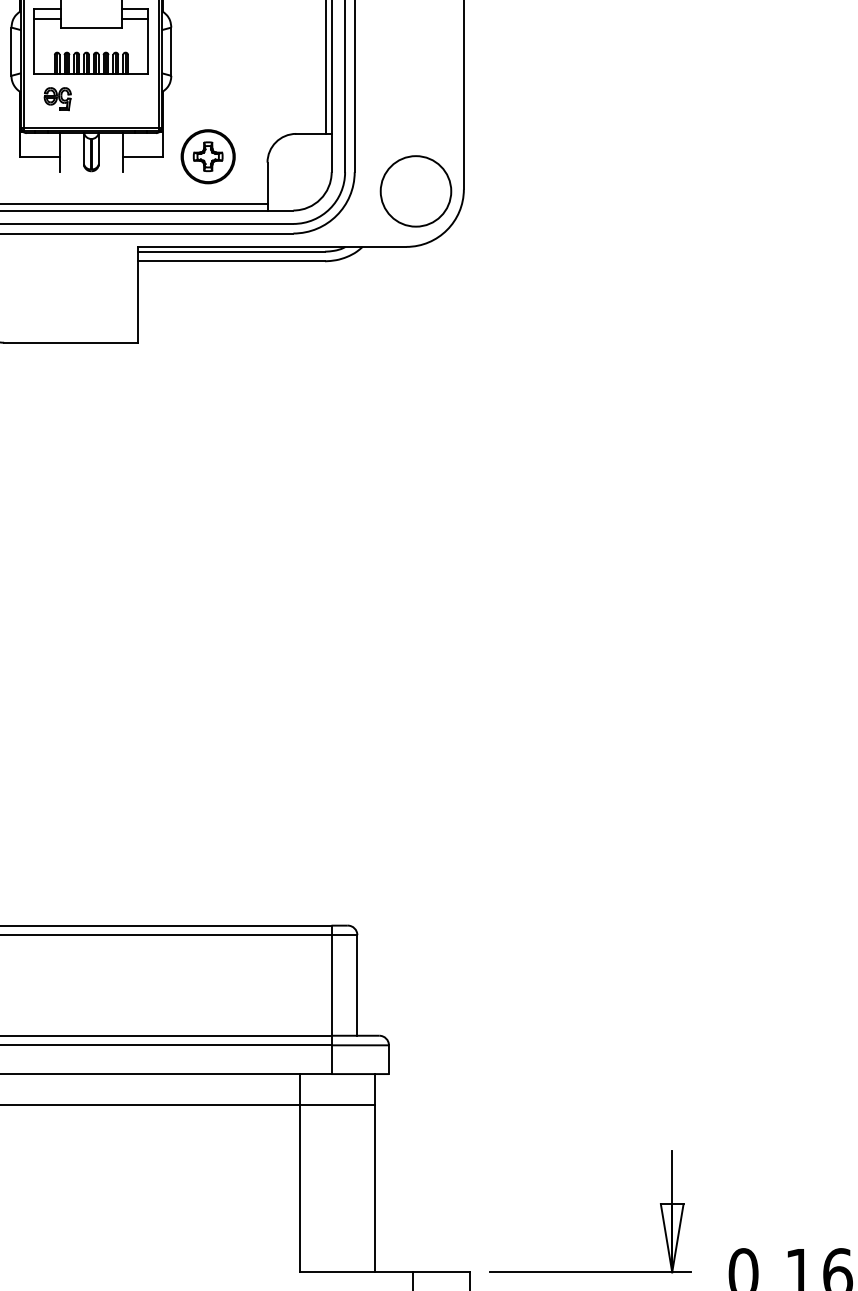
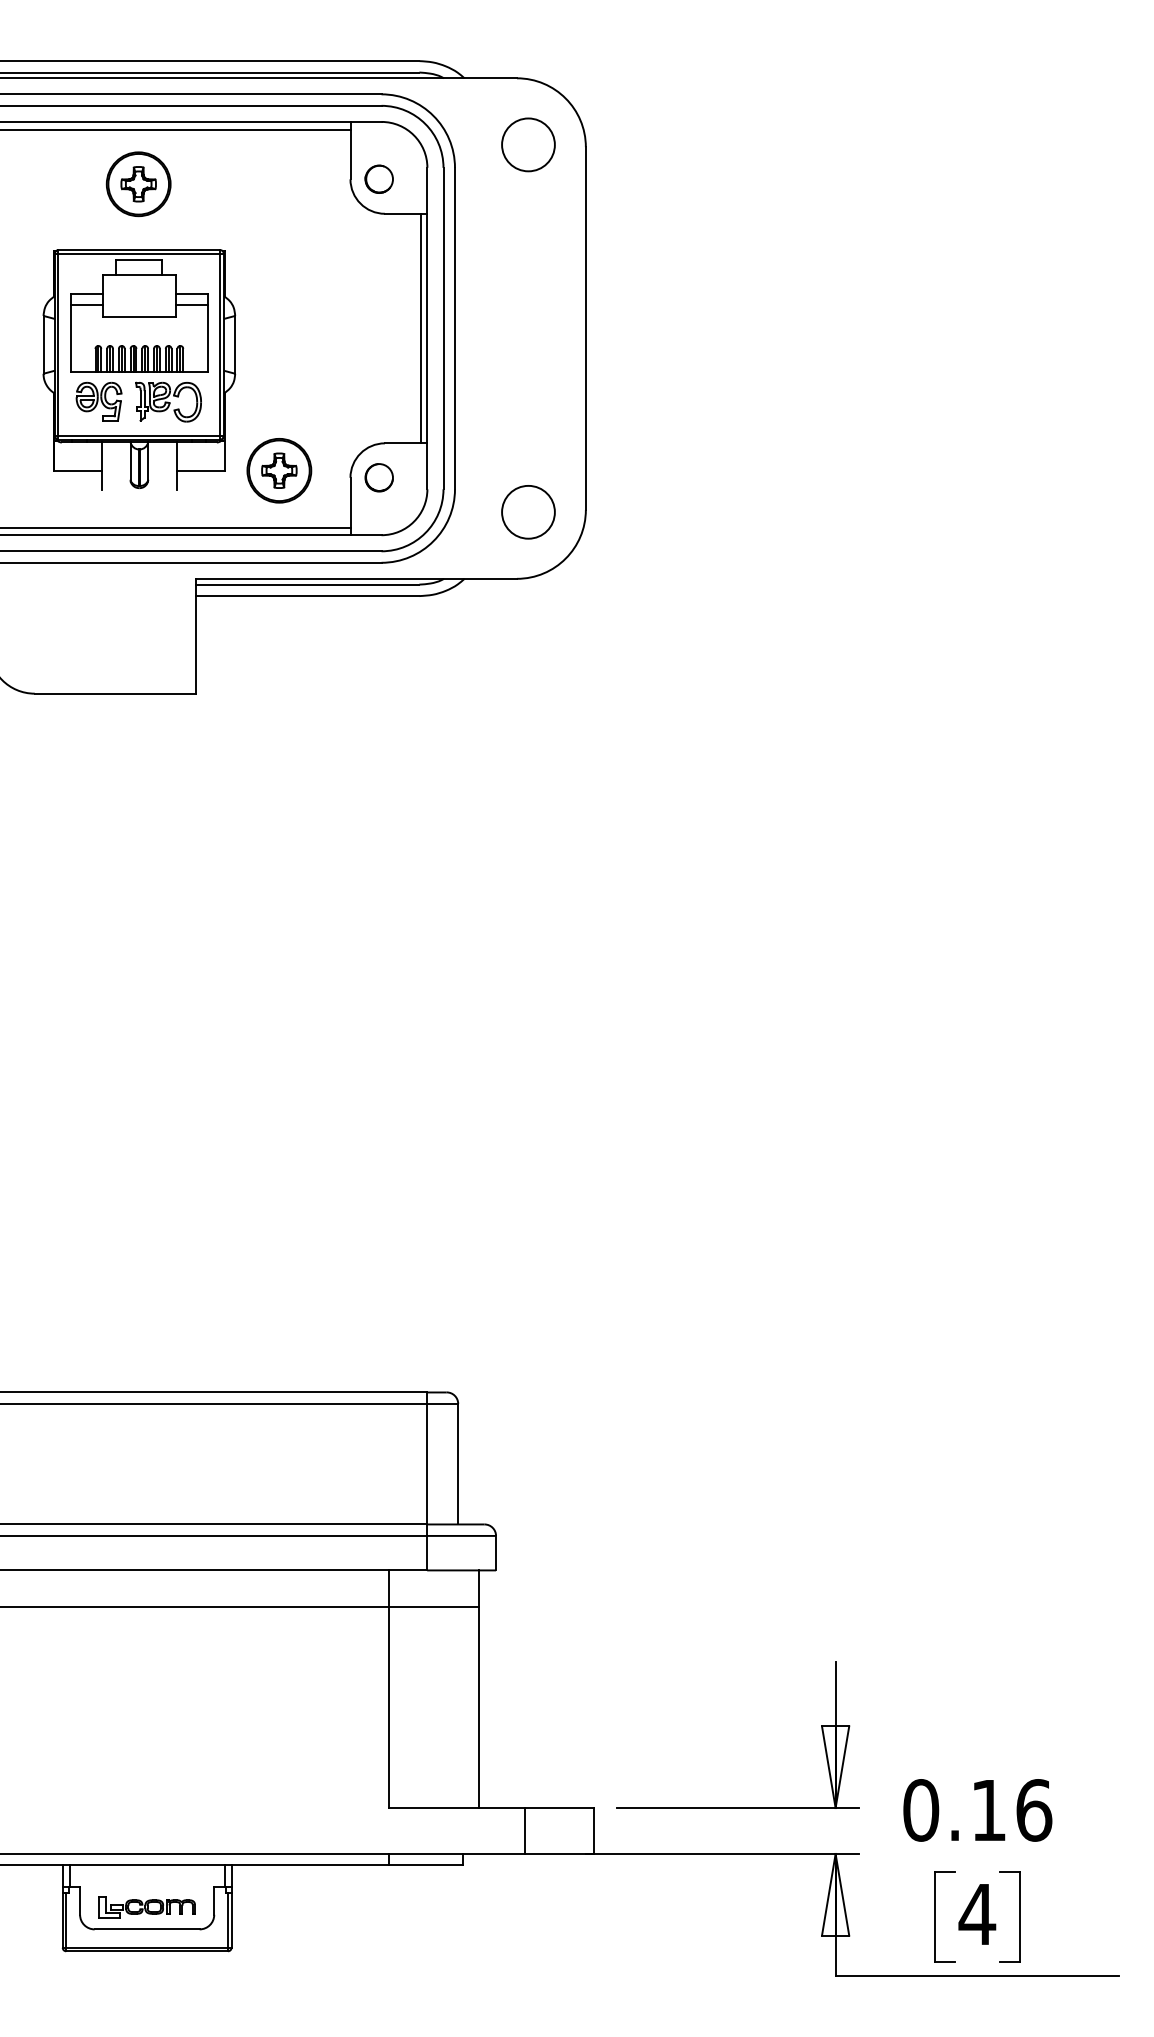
part: (57, 98) -> (98, 401), size x1.43
part: (115, 98) -> (168, 401), added
circle: (290, 162) -> (378, 477), added
circle: (416, 190) -> (528, 511), size x0.62

